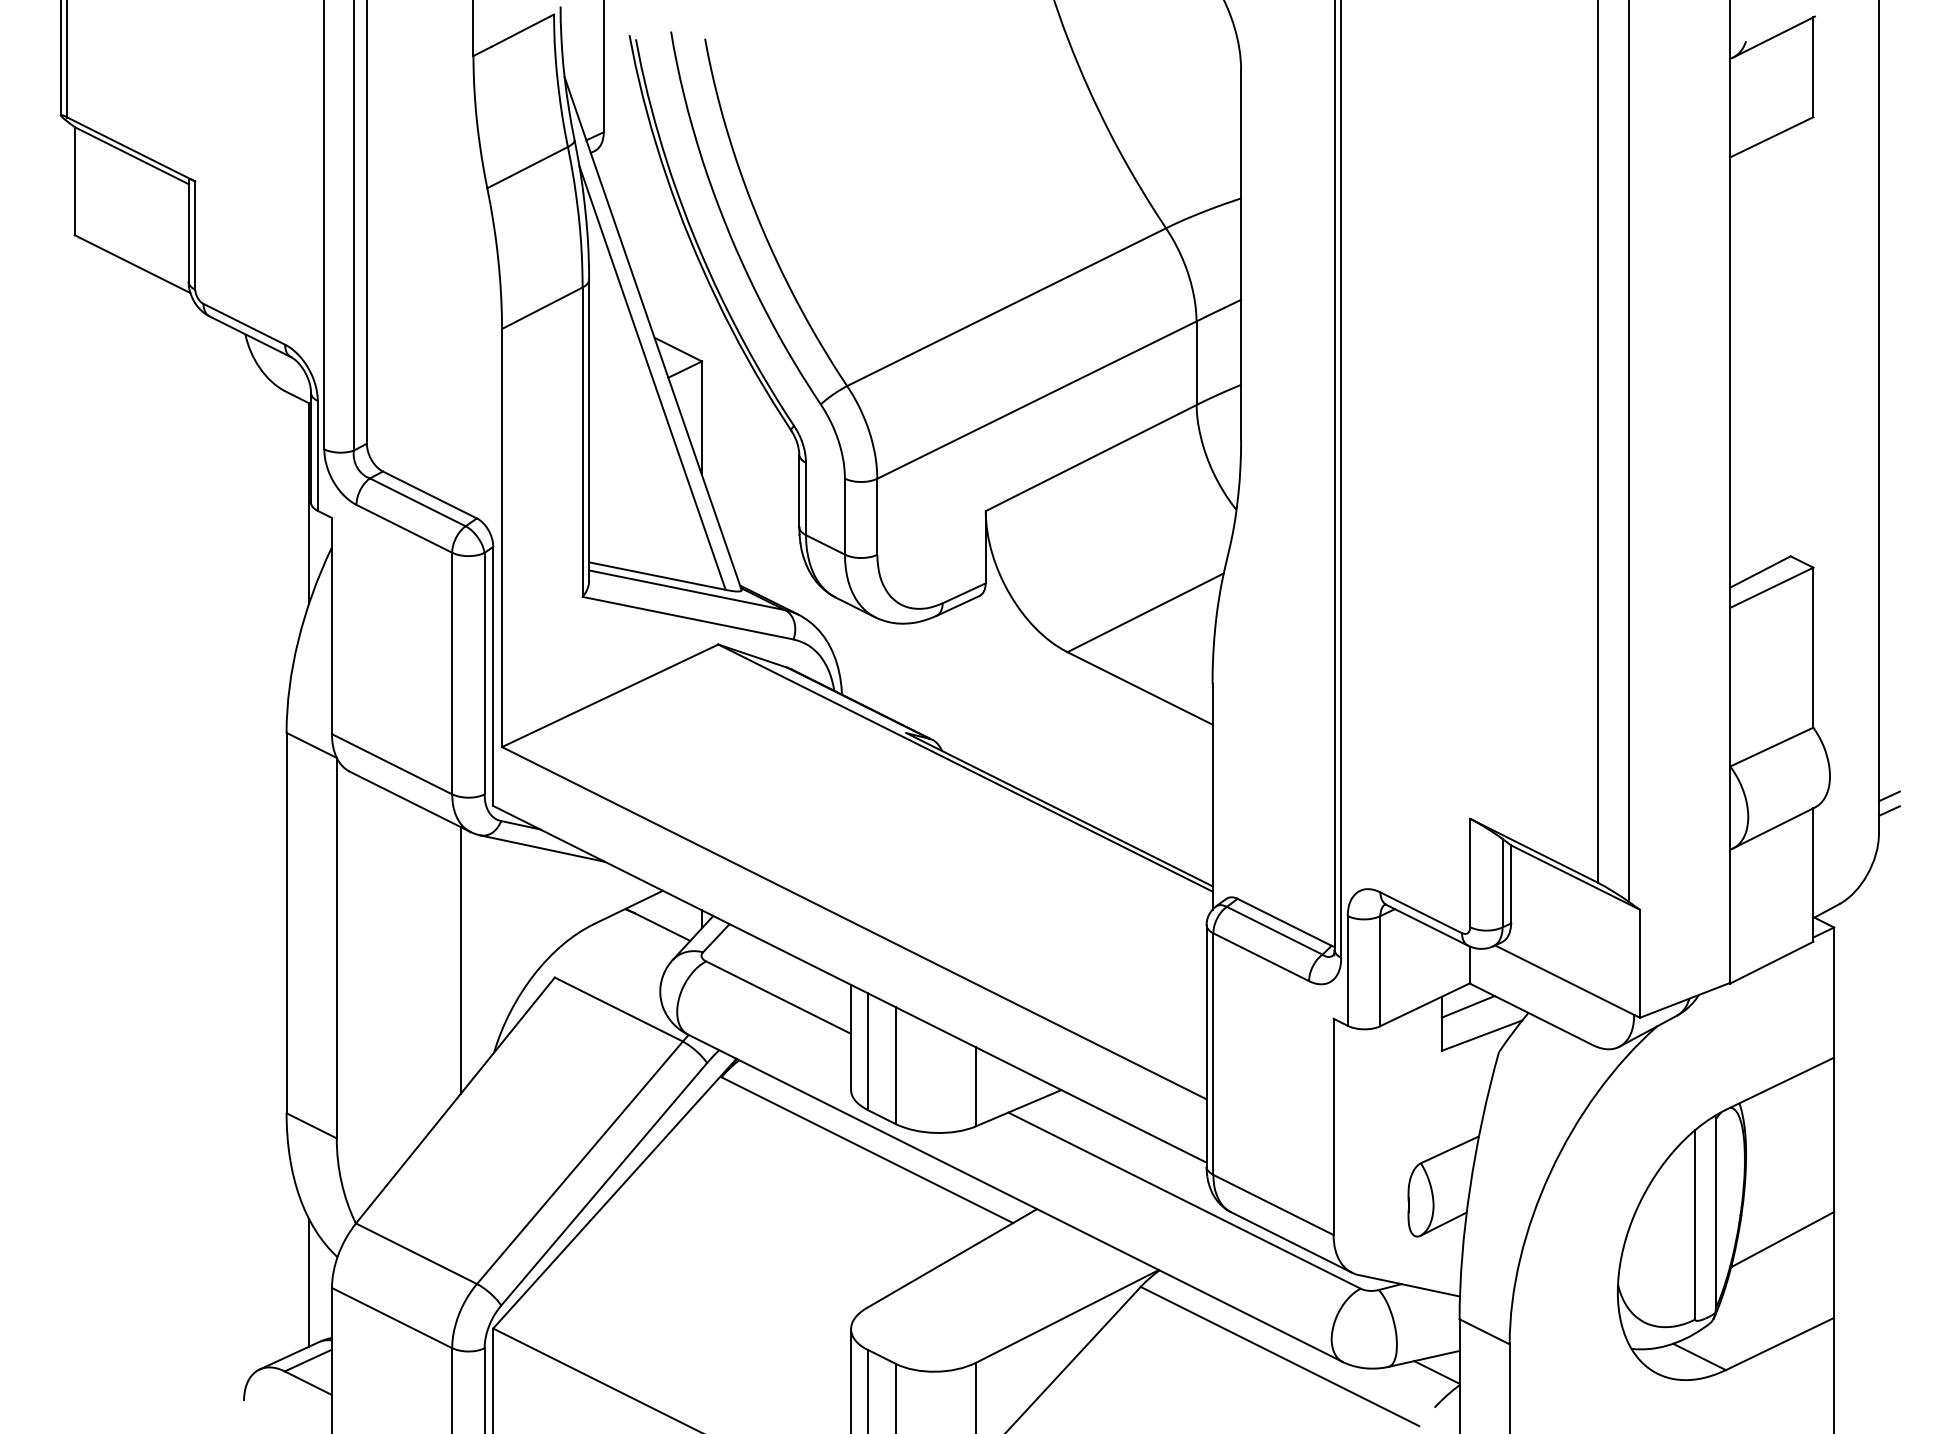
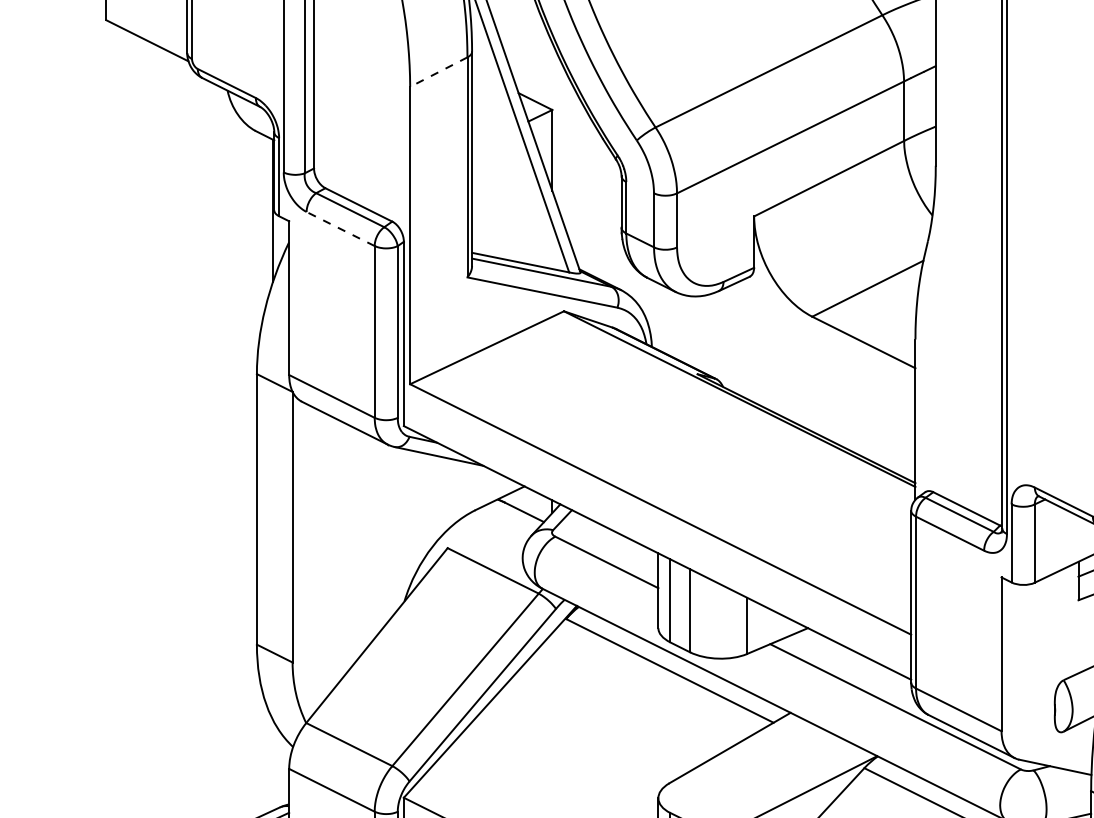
line: (541, 308) -> (438, 72), solid -> dashed
line: (404, 528) -> (340, 228), solid -> dashed
line: (460, 960) -> (380, 536), removed
line: (309, 1282) -> (273, 765), removed

